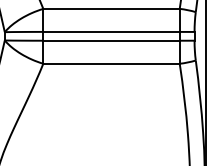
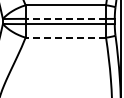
line: (110, 31) -> (65, 18), solid -> dashed
line: (110, 63) -> (65, 37), solid -> dashed

